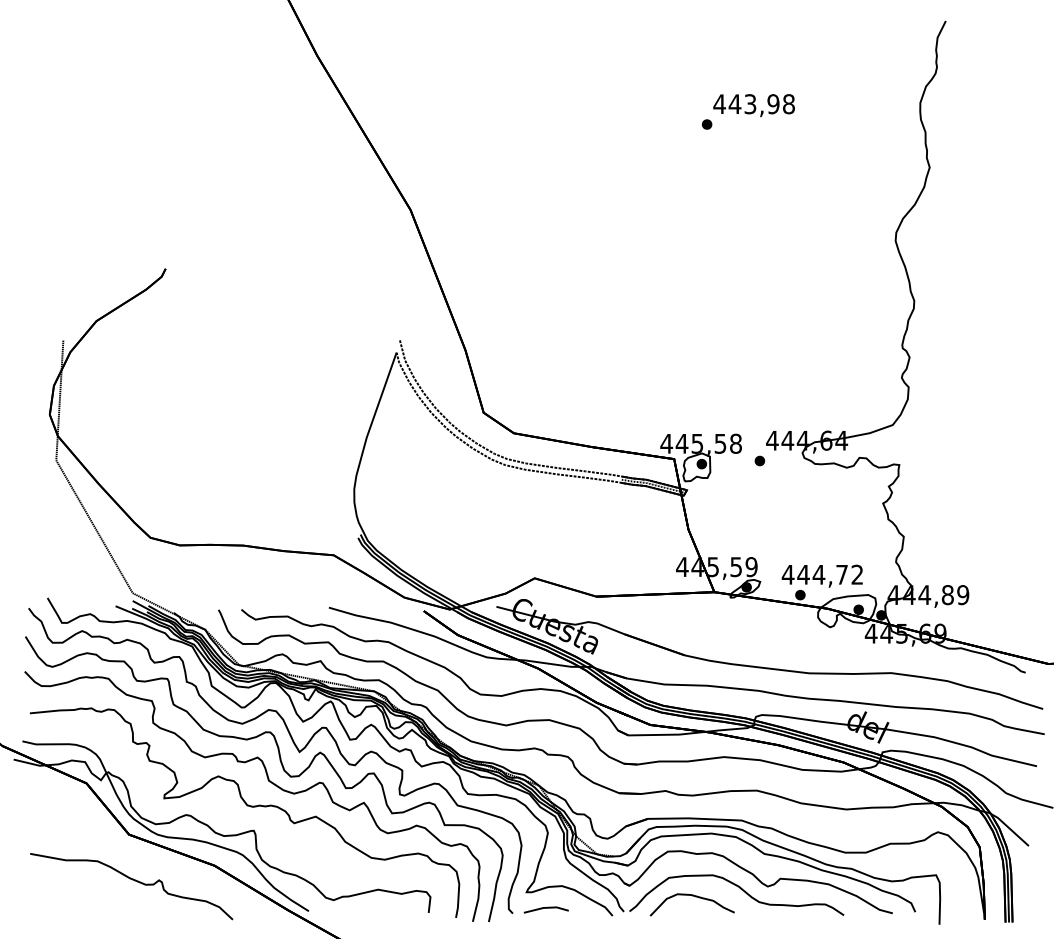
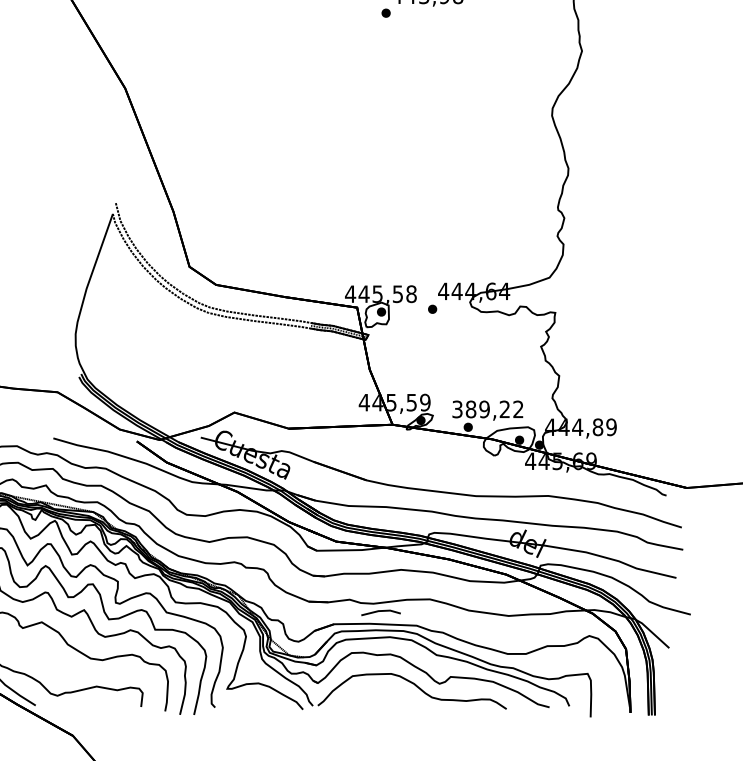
text: (814, 574) -> (480, 409), 444,72 -> 389,22
curve: (692, 896) -> (373, 692), removed
line: (545, 908) -> (380, 611), moved

